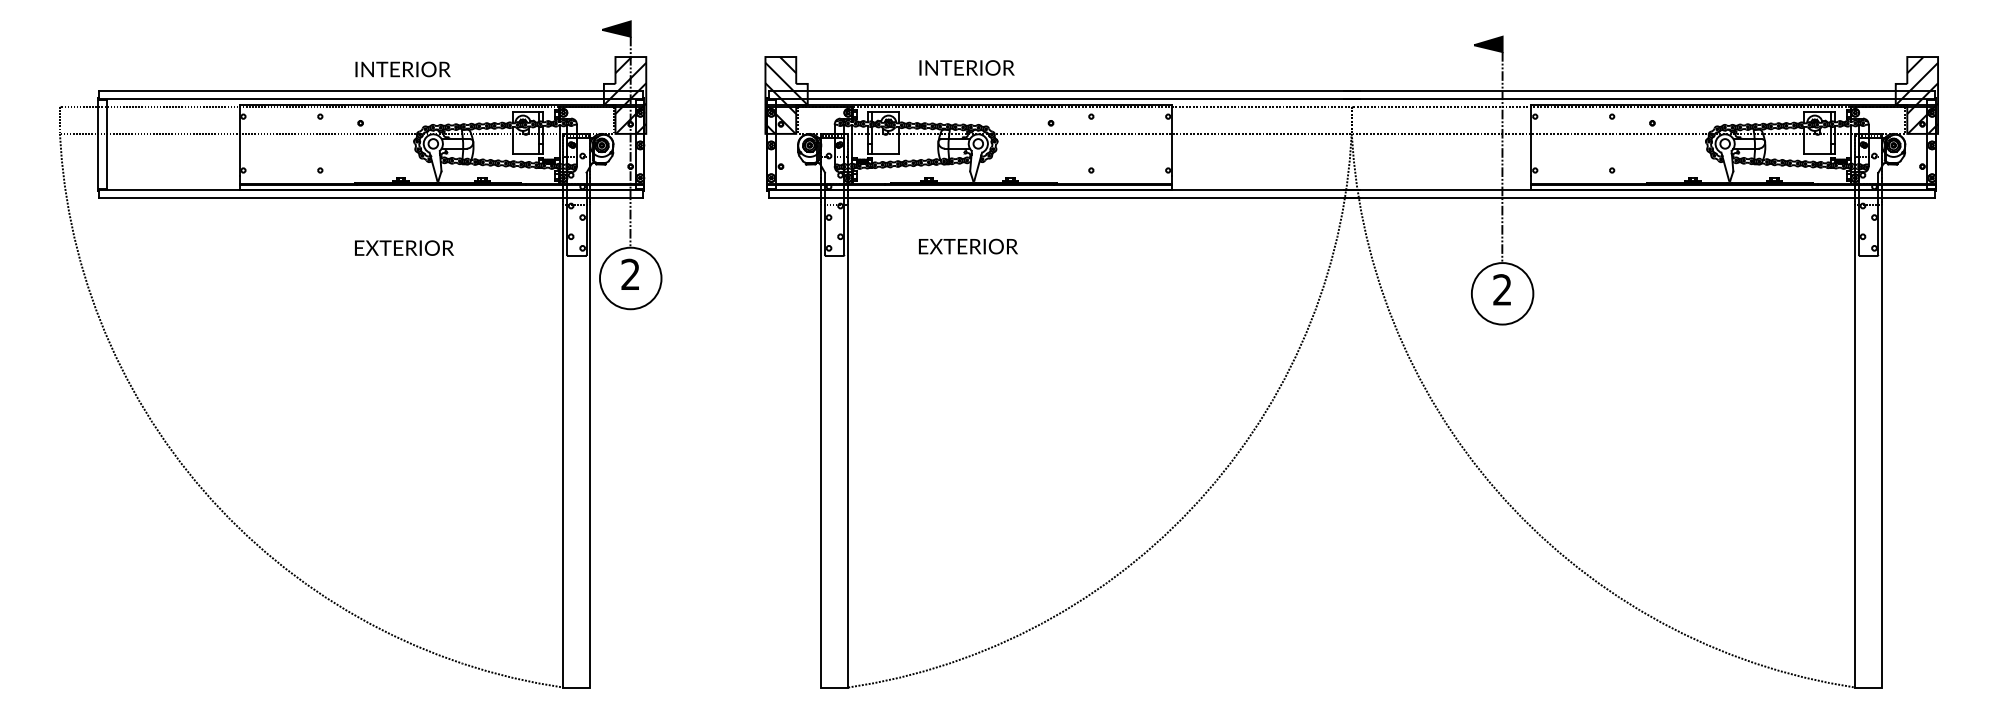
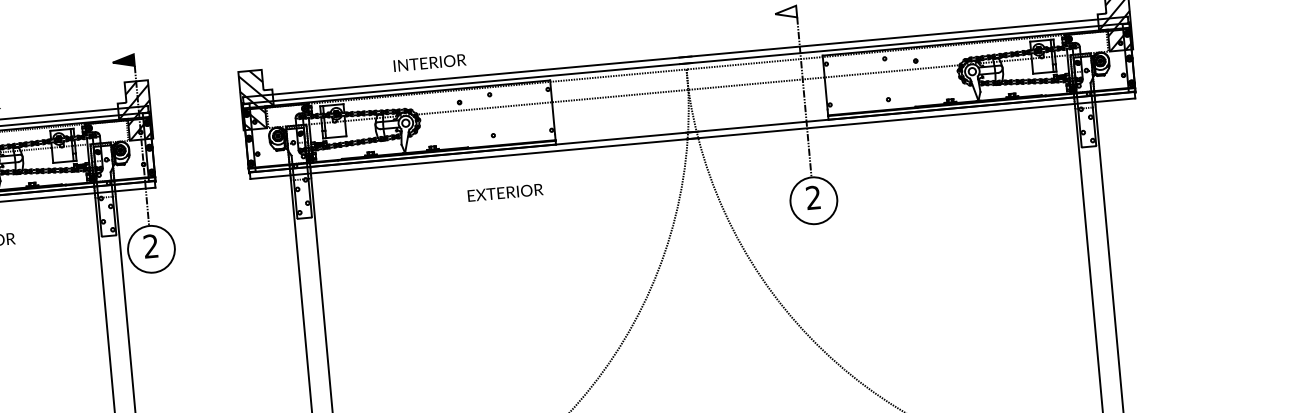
fill: (1488, 44) -> (785, 12), removed
text: (966, 67) -> (429, 62), moved
text: (968, 246) -> (505, 192), moved

